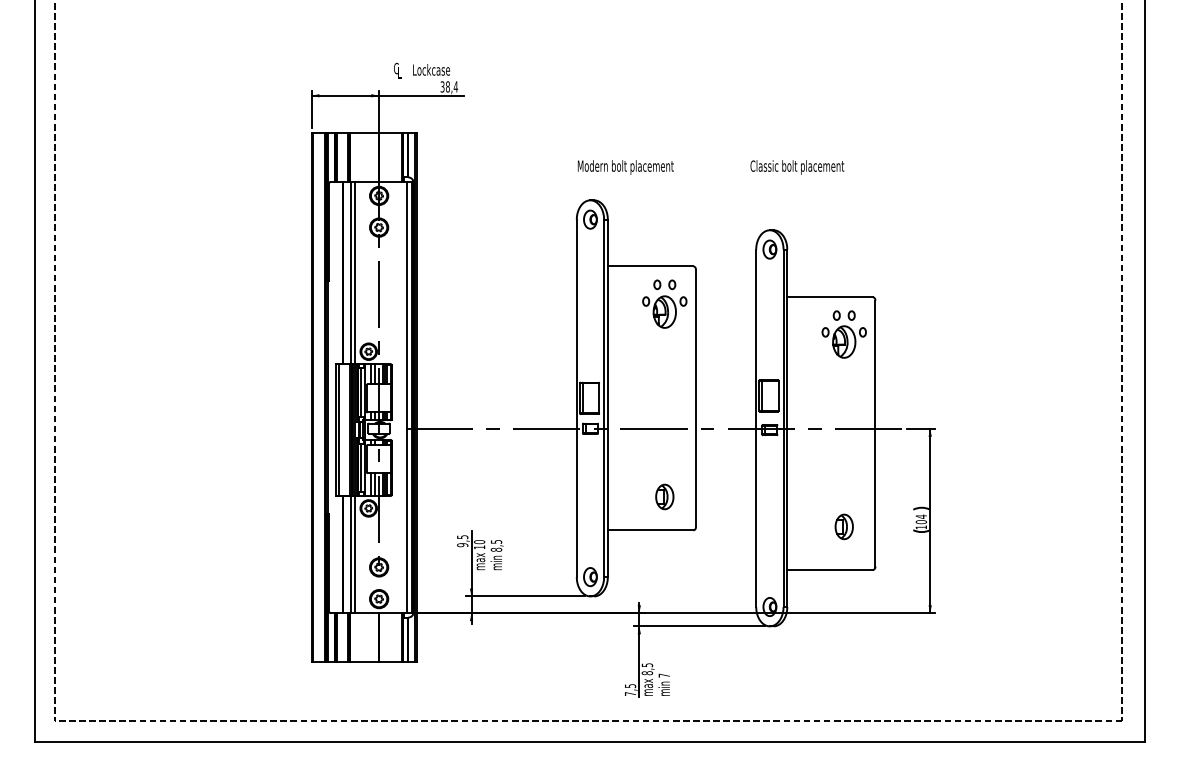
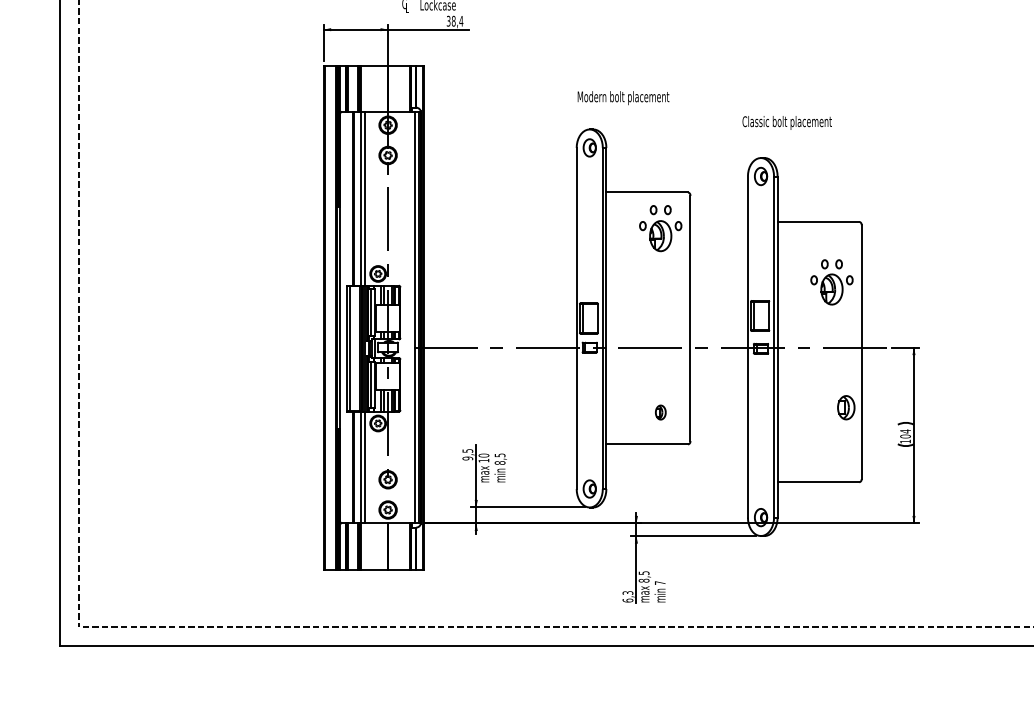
text: (797, 167) -> (787, 122), moved
part: (843, 334) -> (831, 282), moved
part: (664, 496) -> (660, 412), size x0.6
part: (843, 526) -> (845, 407), moved
text: (630, 690) -> (627, 597), 7,5 -> 6,3

